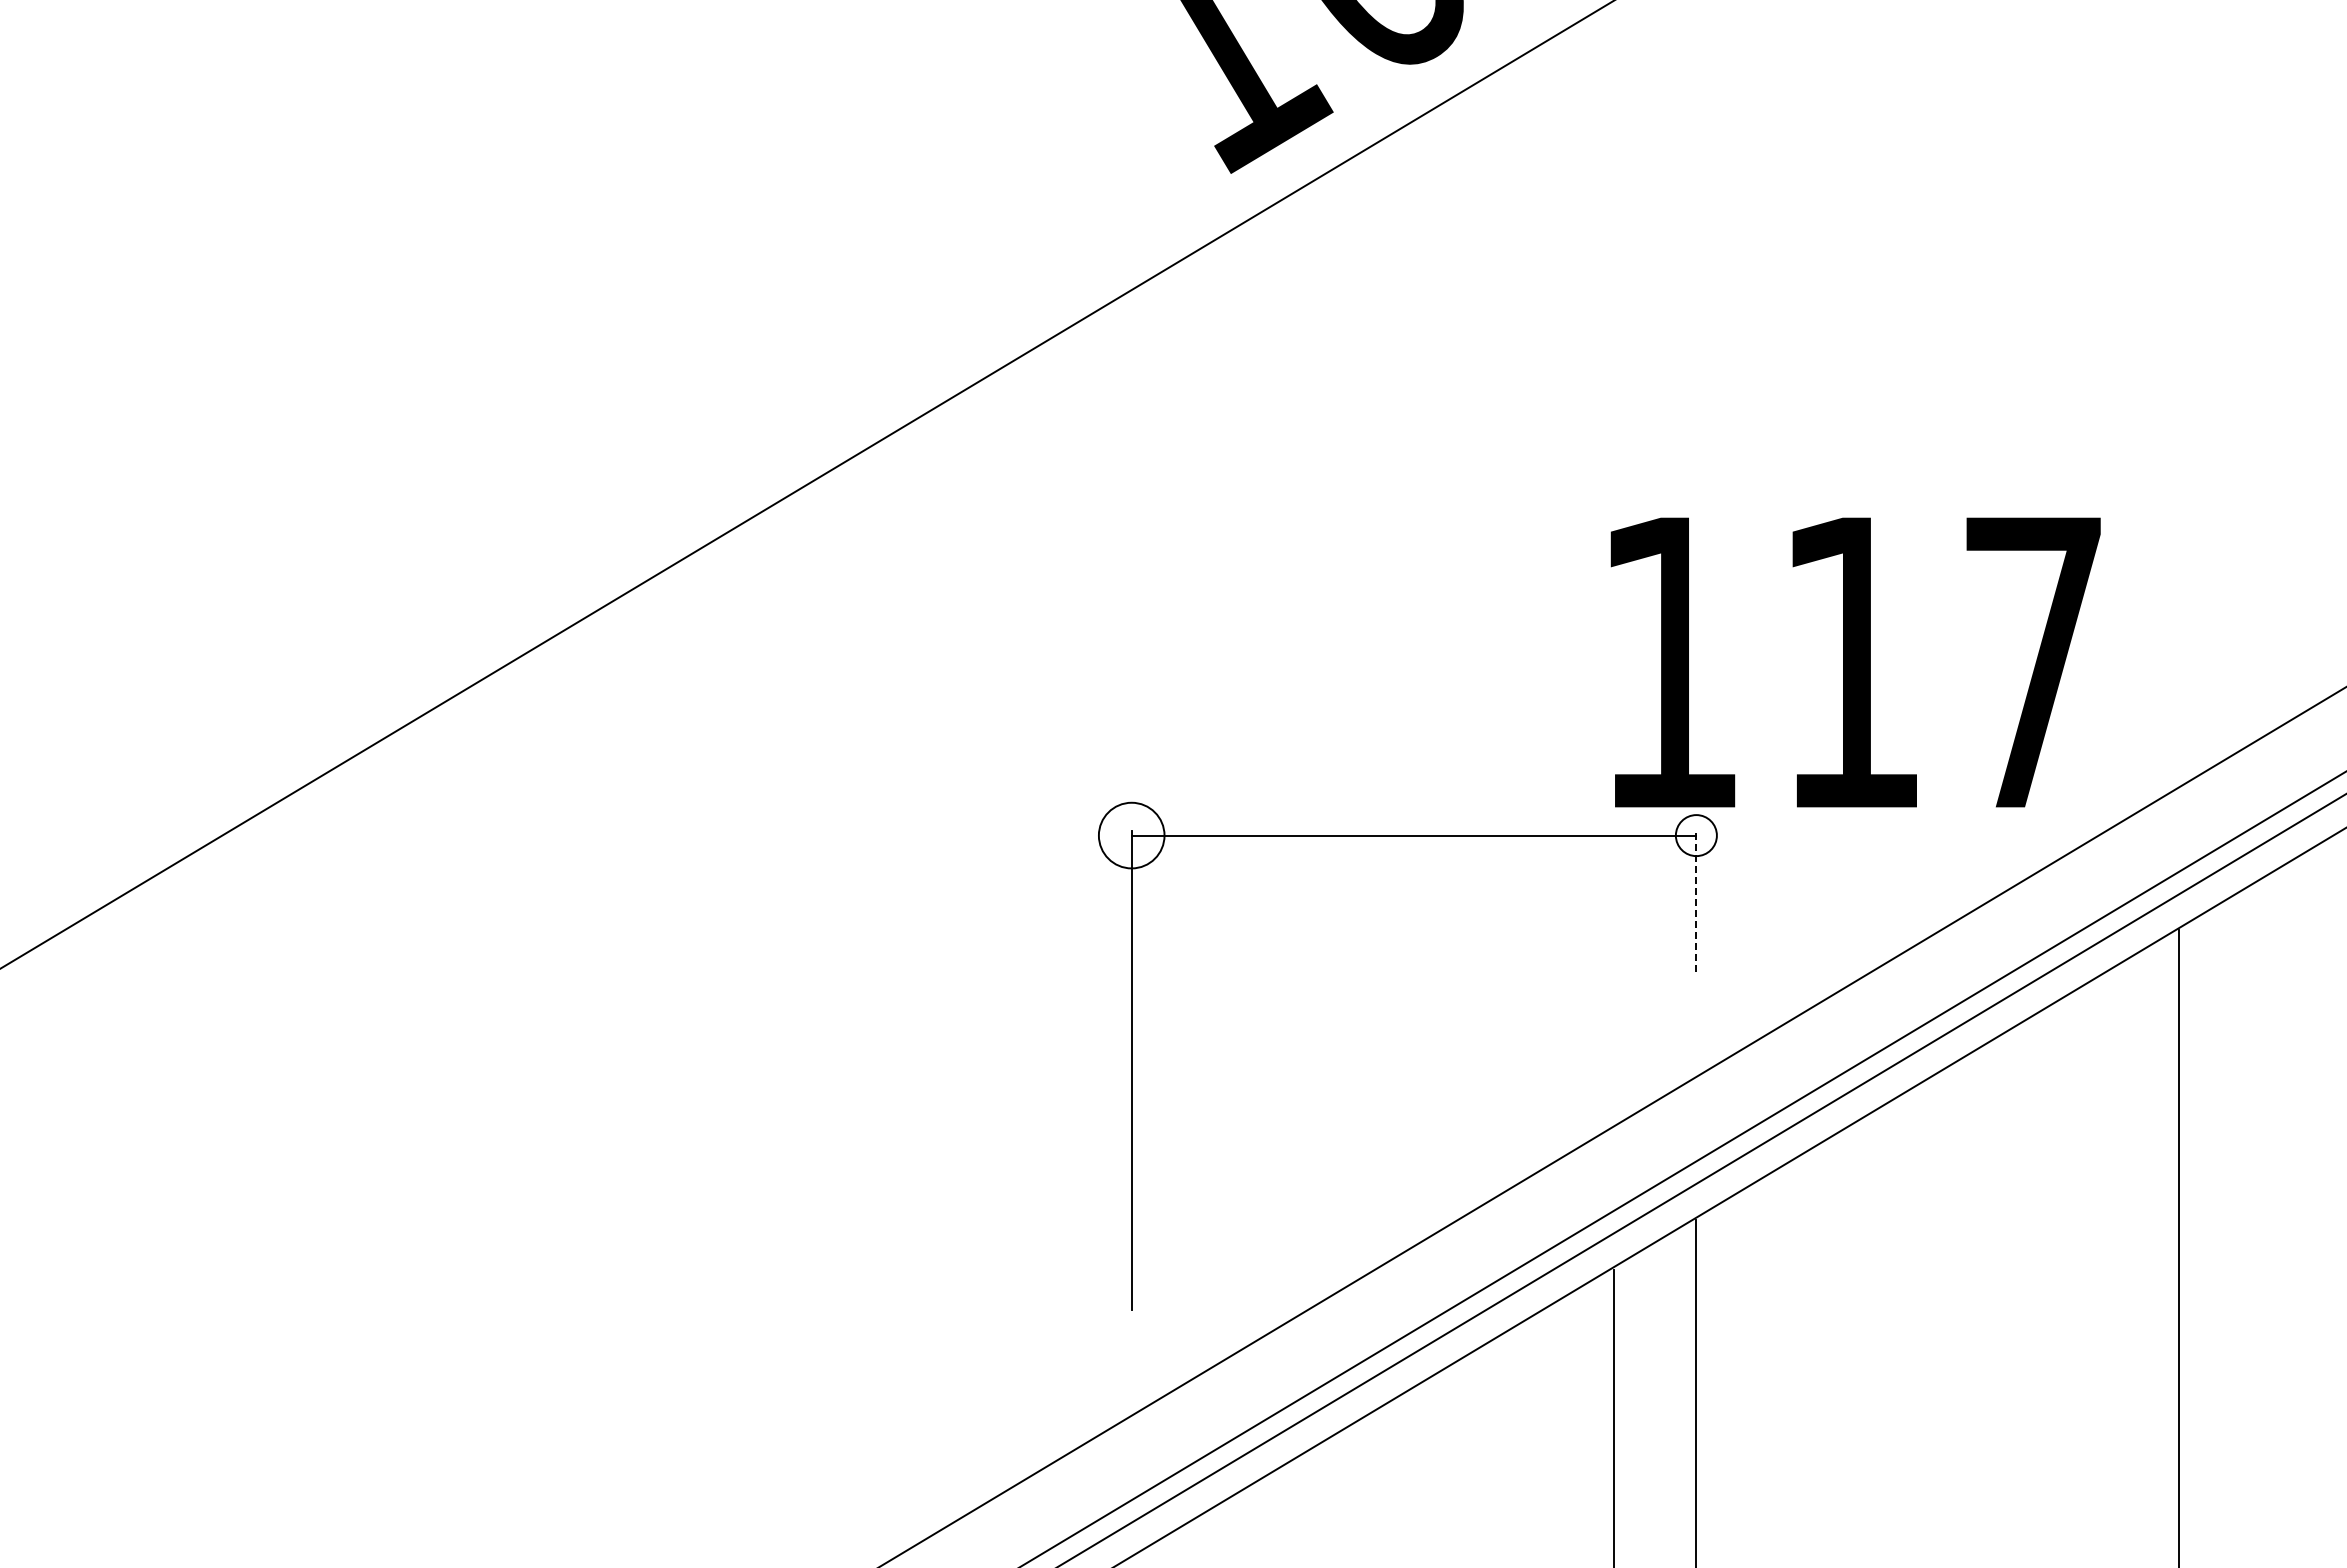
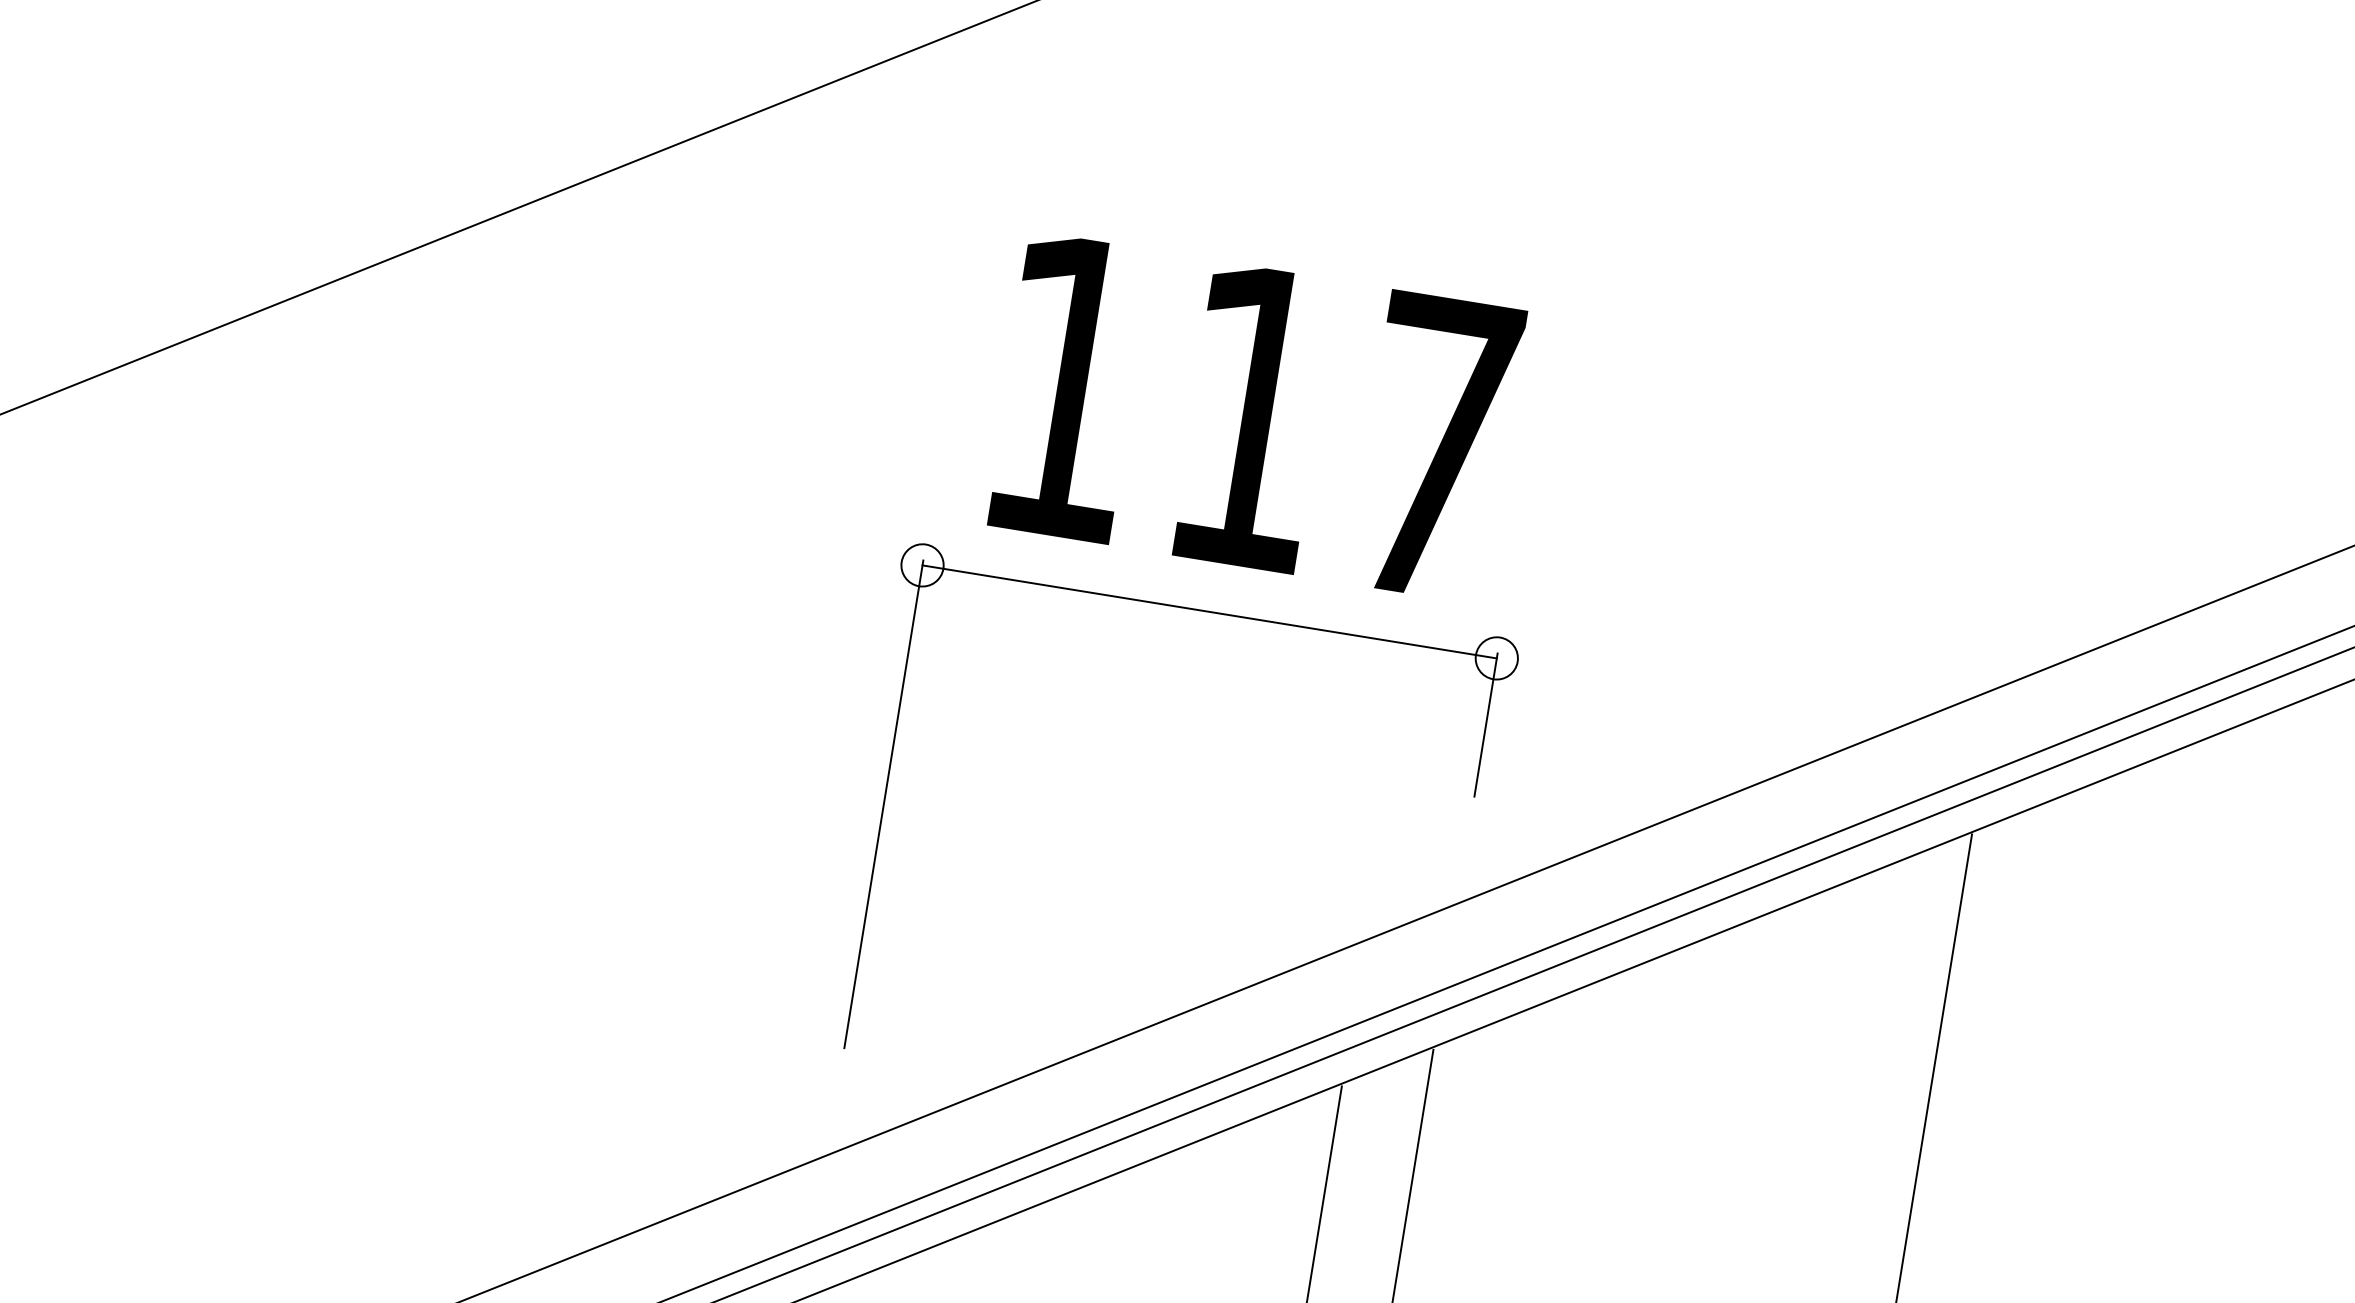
text: (1855, 662) -> (1255, 417), moved
circle: (1131, 835) -> (922, 565), size x0.62
line: (1696, 900) -> (1486, 724), dashed -> solid

